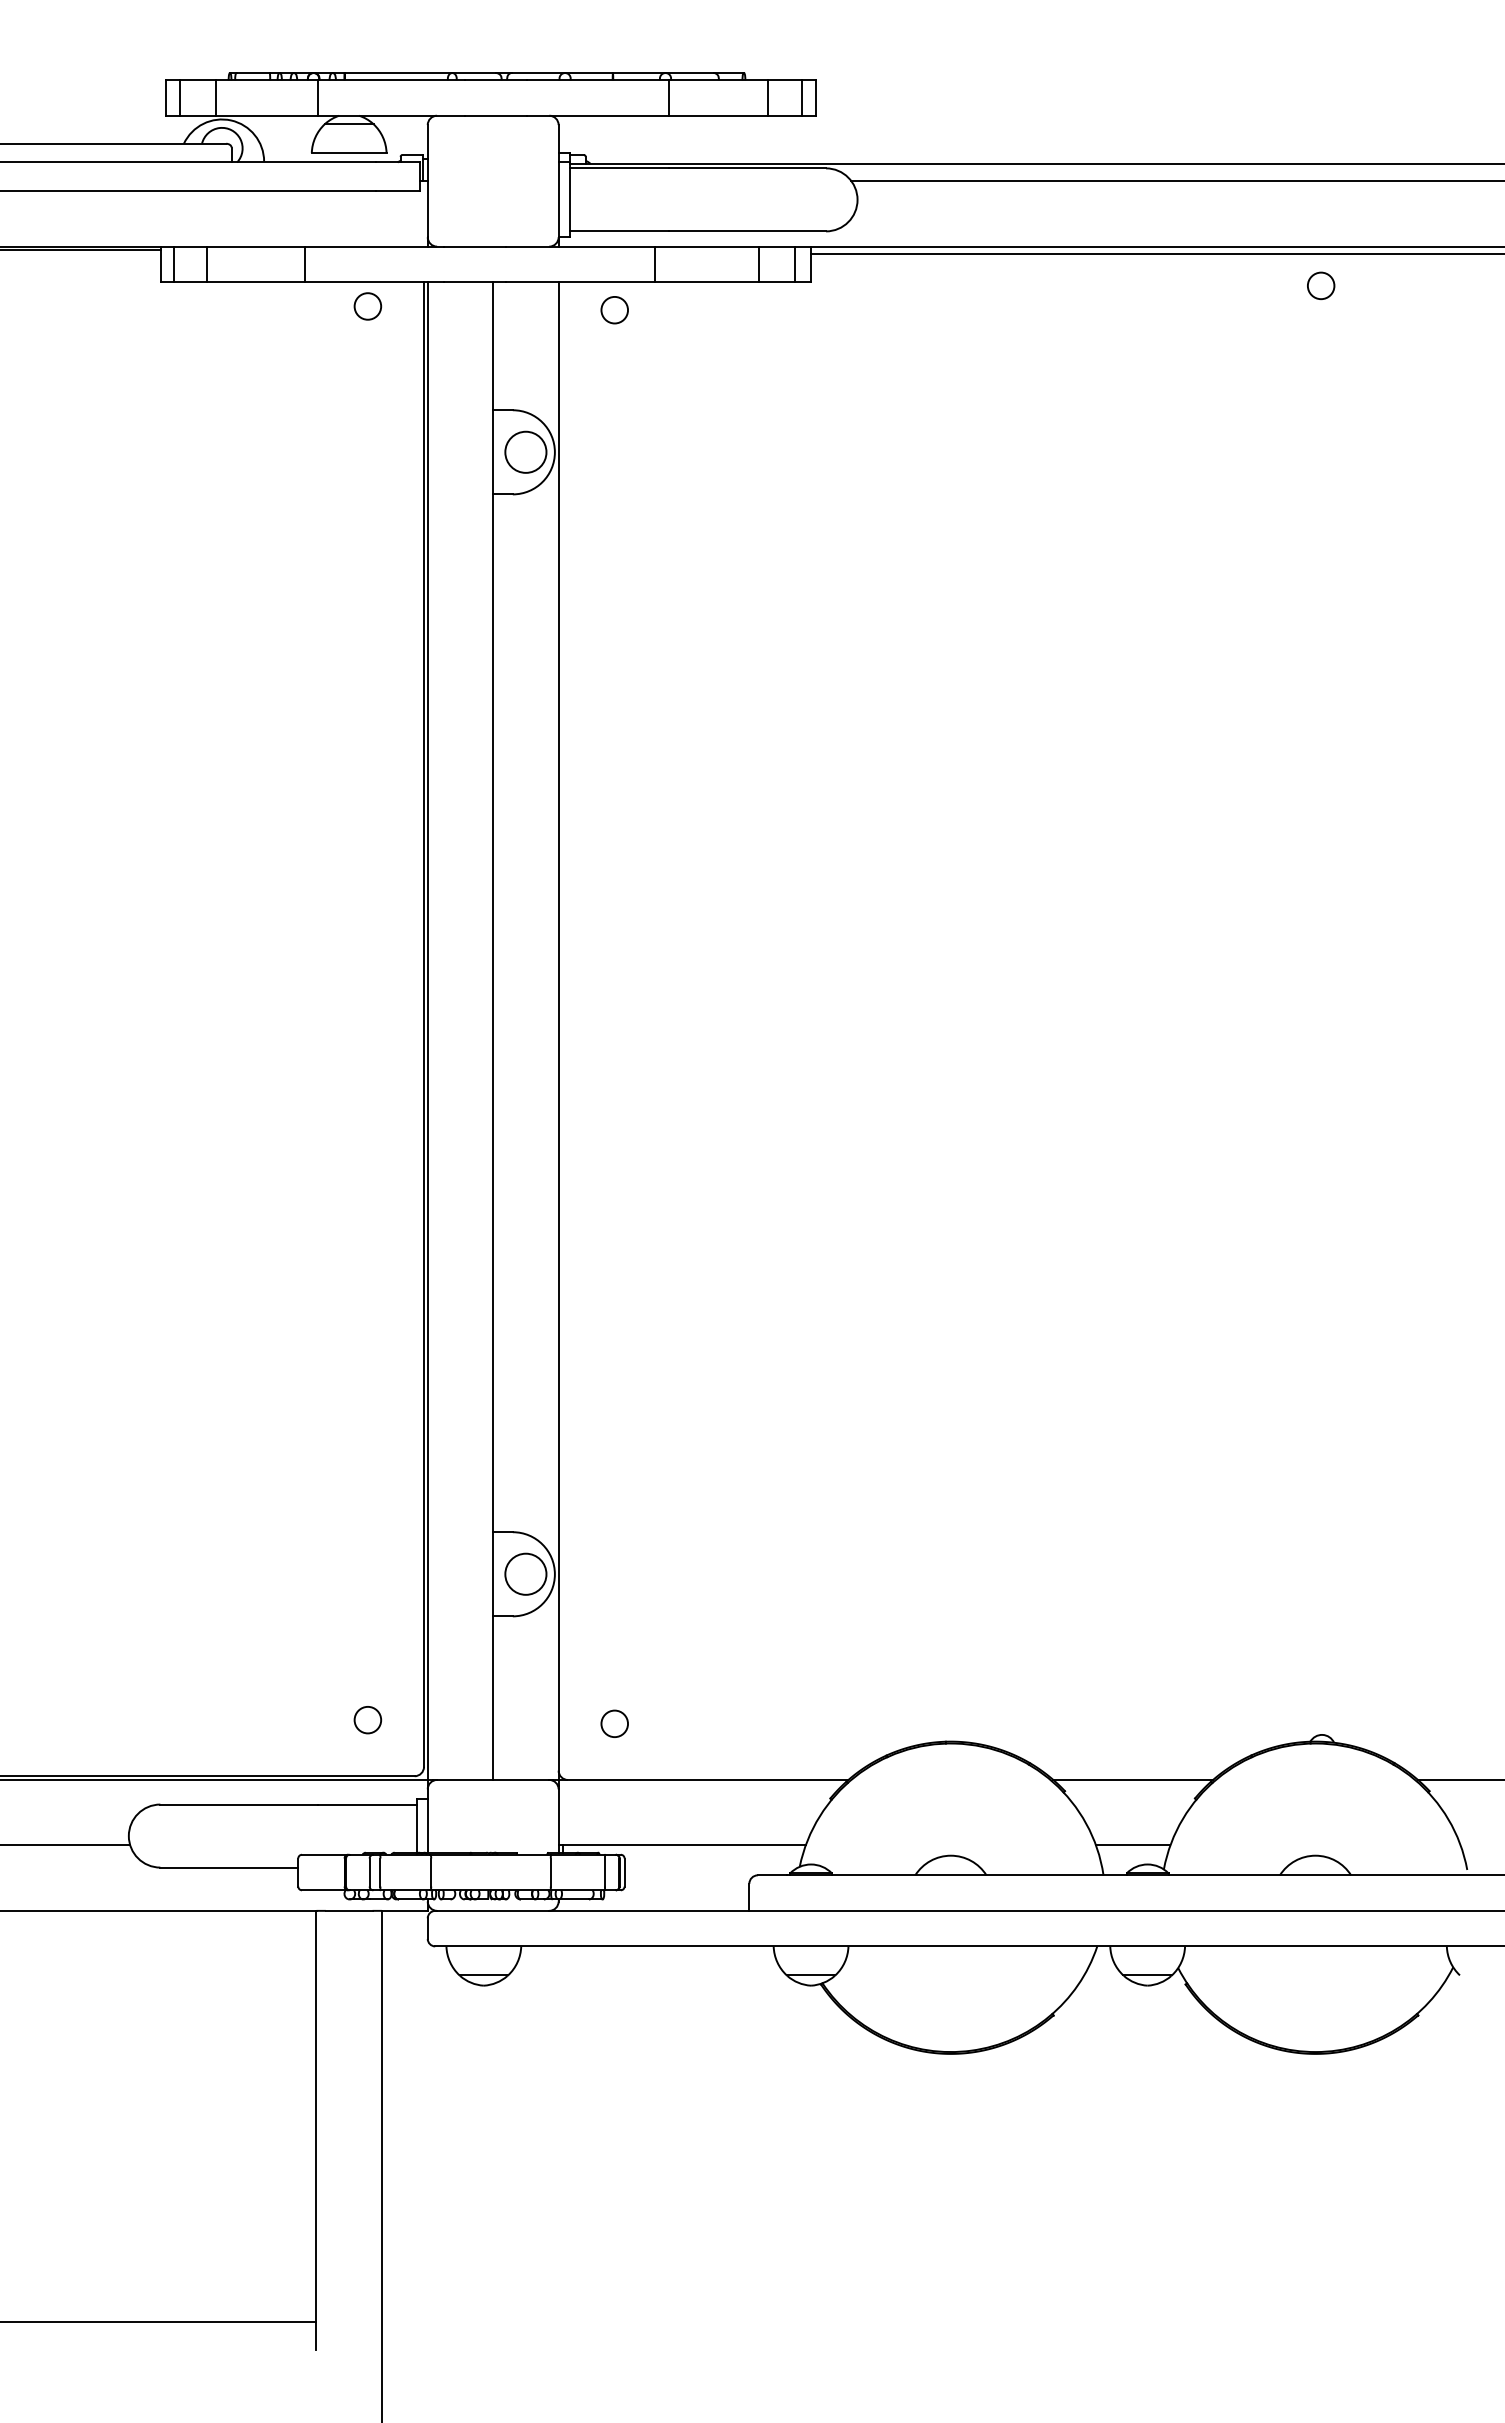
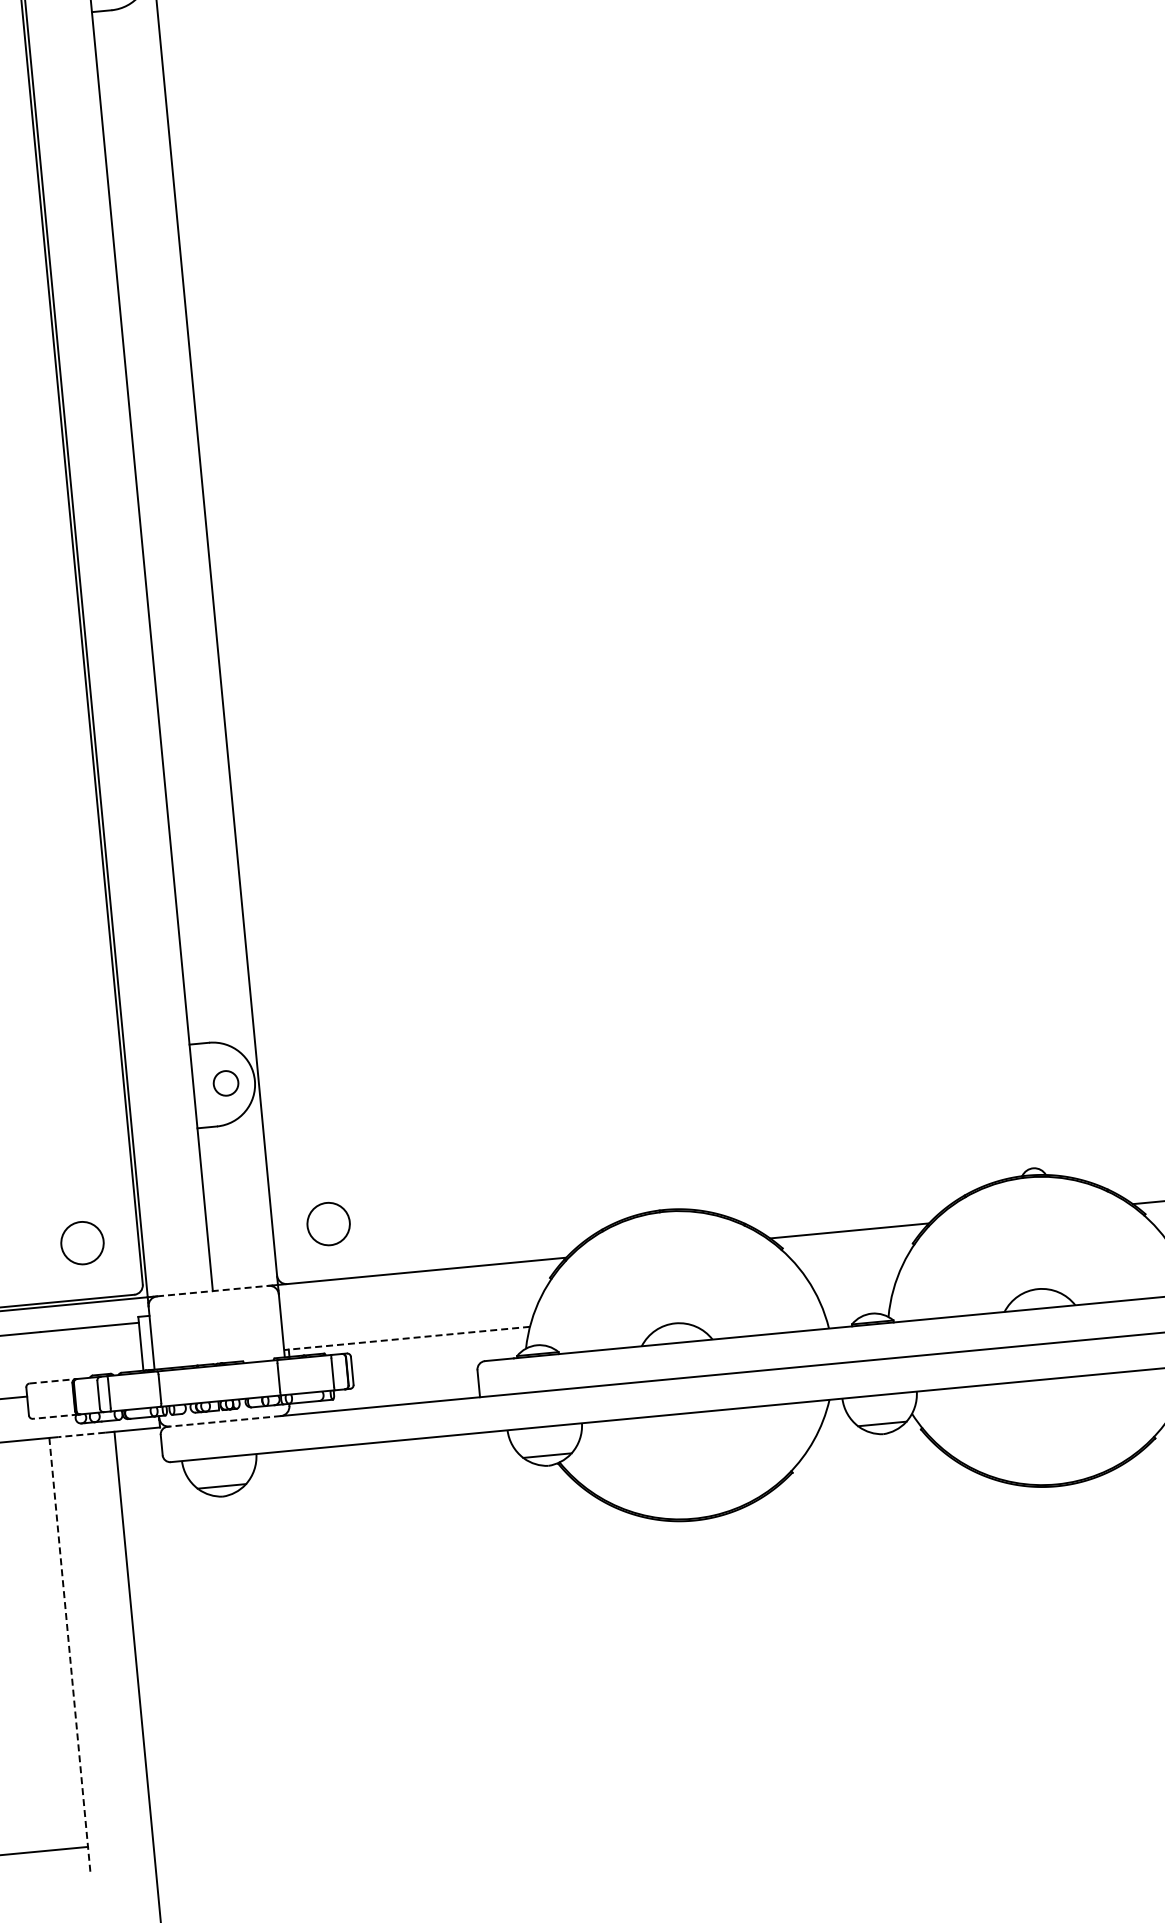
circle: (525, 1573) -> (225, 1082), size x0.6
circle: (367, 1720) -> (82, 1243), size x1.6
circle: (614, 1723) -> (328, 1223), size x1.6
line: (493, 1779) -> (213, 1290), solid -> dashed
line: (682, 1845) -> (407, 1338), solid -> dashed
line: (1133, 1845) -> (856, 1296), removed
line: (324, 1854) -> (52, 1381), solid -> dashed
line: (324, 1890) -> (55, 1416), solid -> dashed
line: (348, 1910) -> (81, 1434), solid -> dashed
line: (492, 1910) -> (224, 1421), solid -> dashed
line: (316, 2130) -> (70, 1656), solid -> dashed

